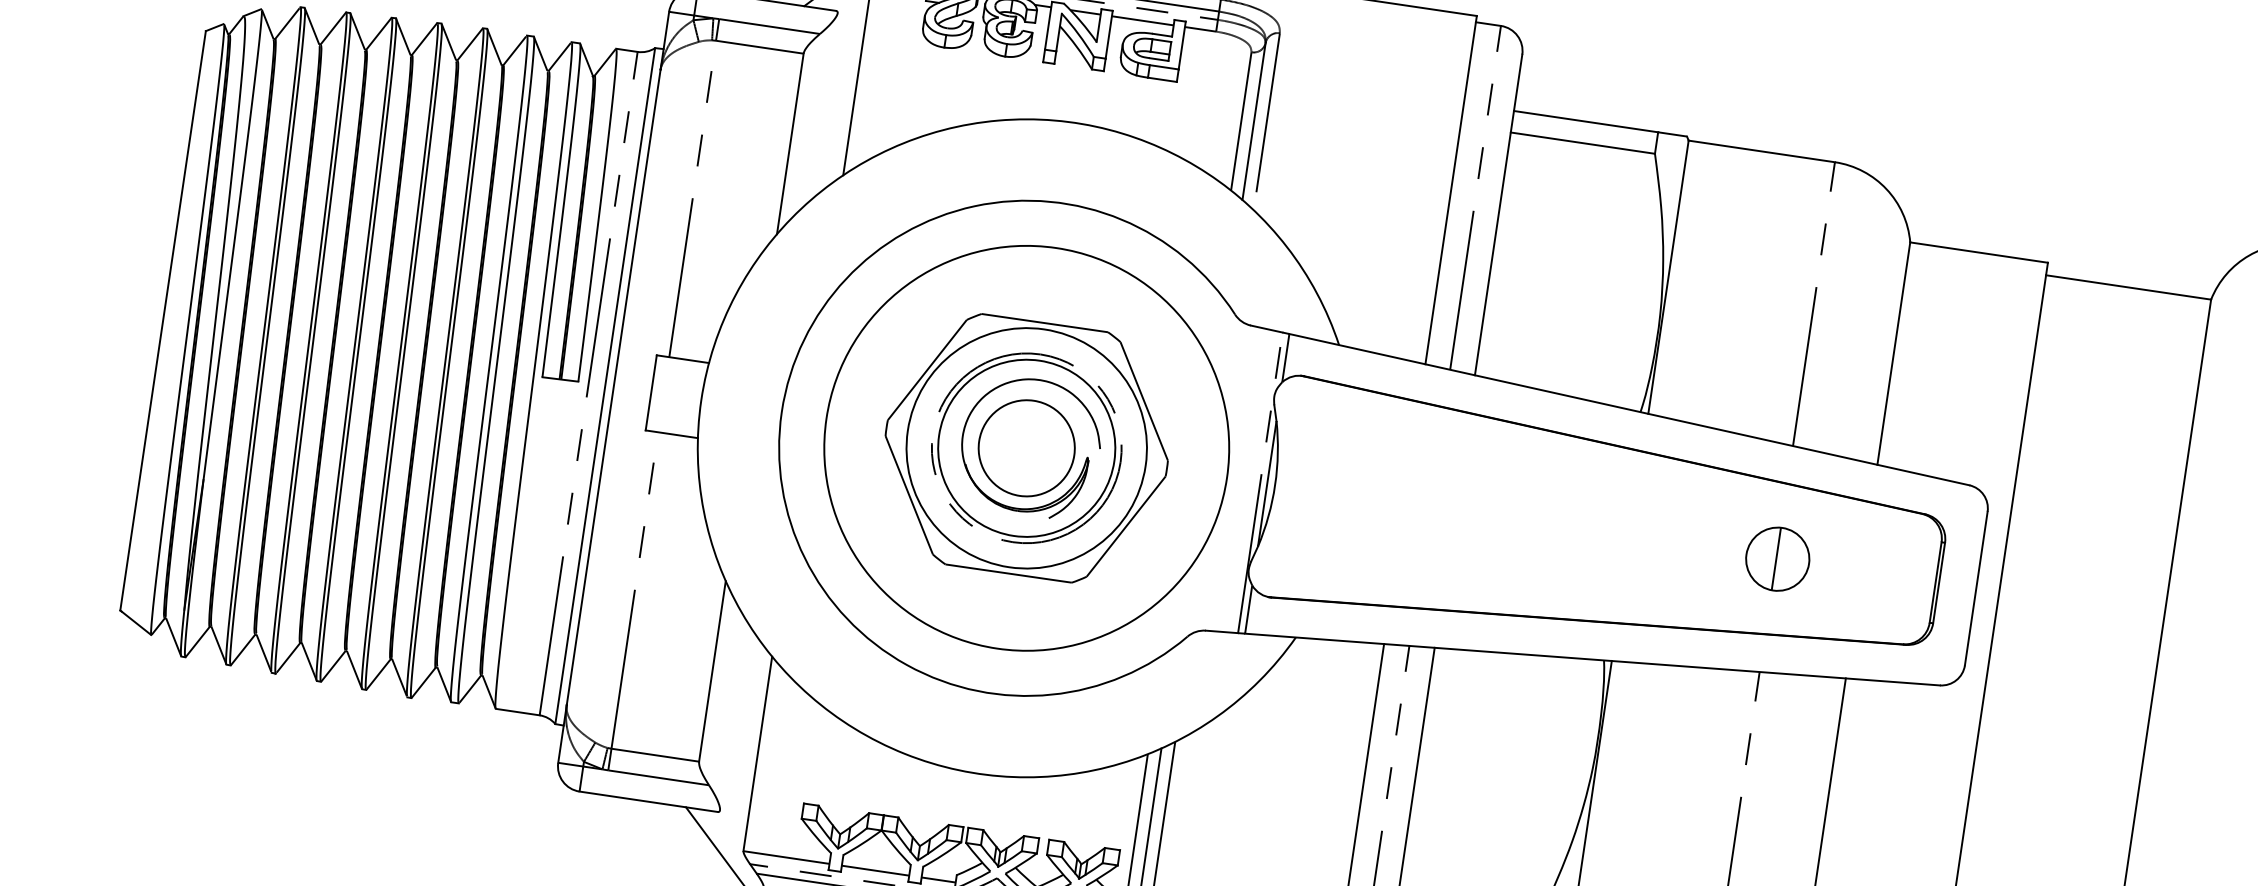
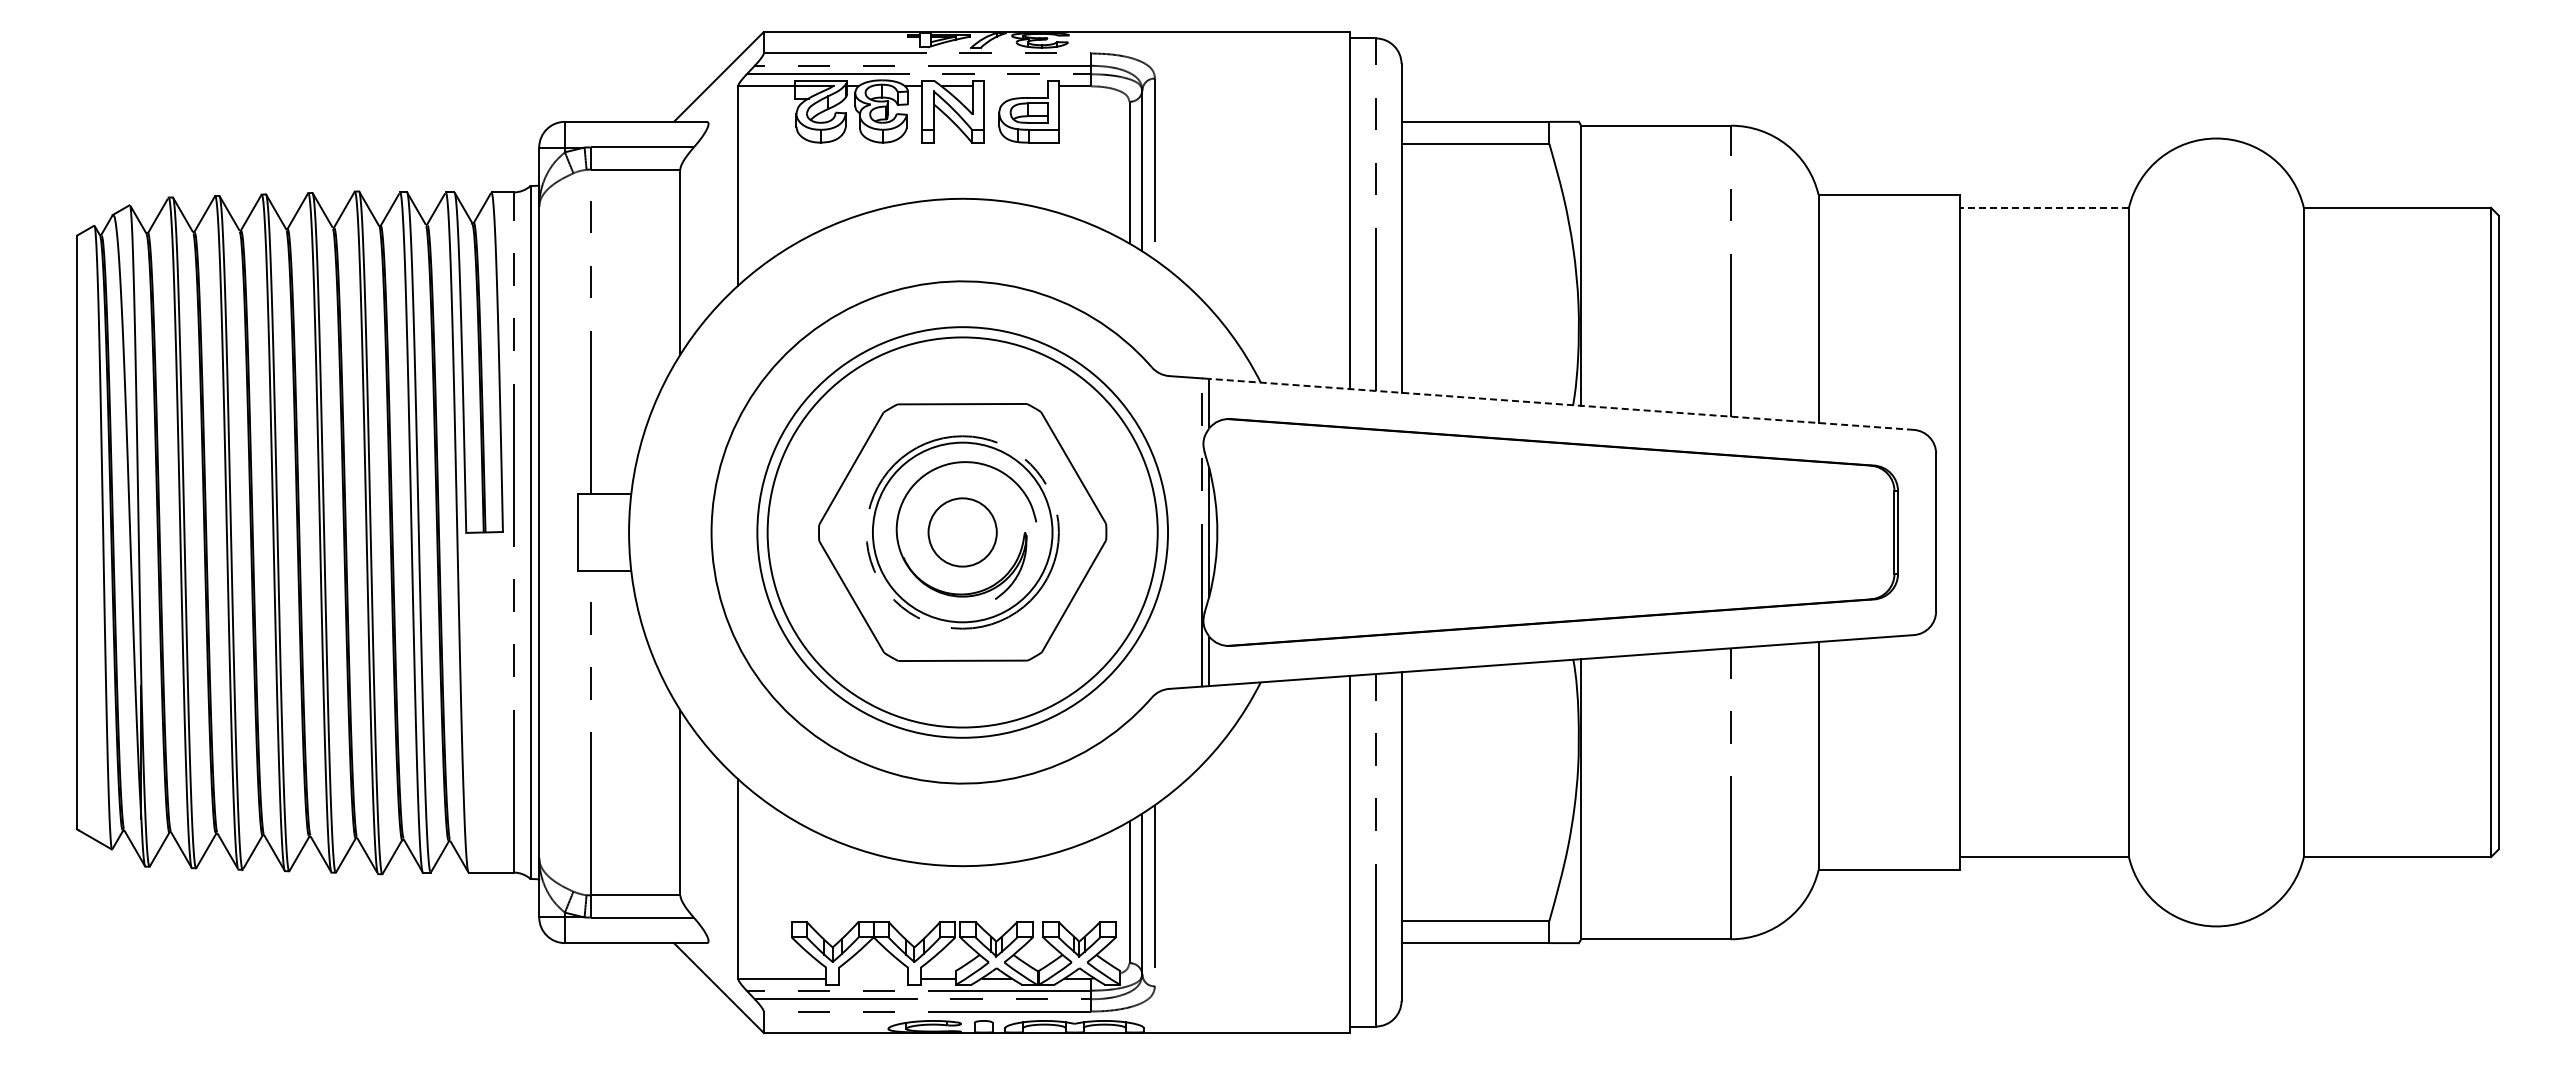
line: (1142, 20) -> (1015, 86), removed
line: (2128, 287) -> (2044, 207), solid -> dashed
line: (1629, 409) -> (1561, 404), solid -> dashed
circle: (1026, 448) -> (962, 532), size x0.7
circle: (1026, 448) -> (962, 532), size x1.6
part: (1777, 559) -> (1732, 532), removed
line: (875, 870) -> (873, 978), removed

